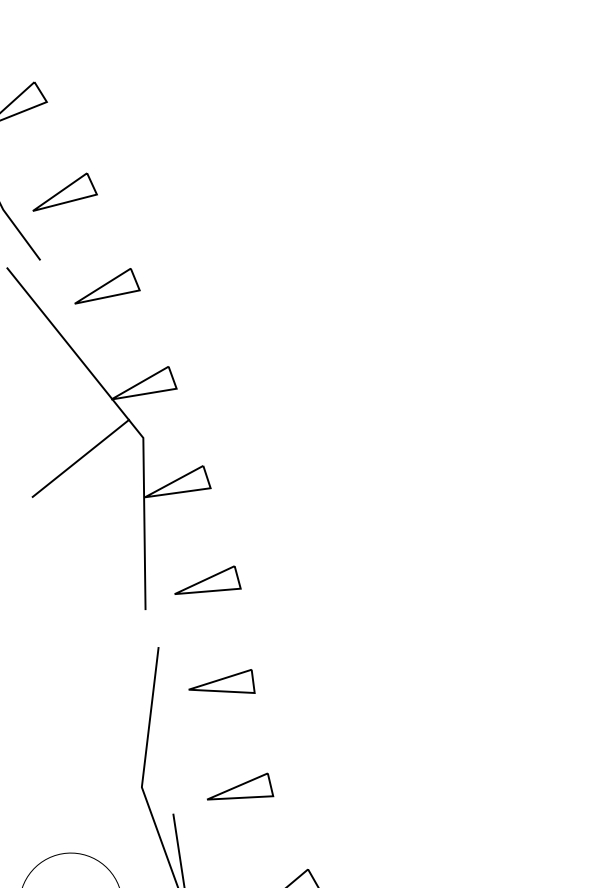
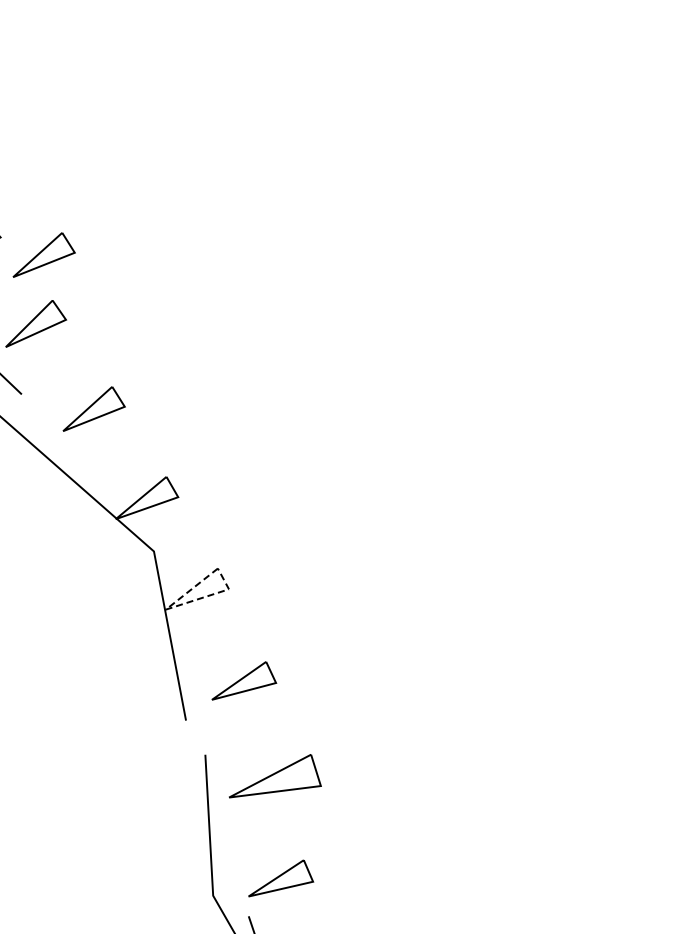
part: (86, 126) -> (43, 254), added
line: (80, 458) -> (95, 582), removed
line: (156, 496) -> (177, 606), solid -> dashed
part: (223, 680) -> (275, 776), size x1.4
part: (242, 787) -> (281, 878), moved

